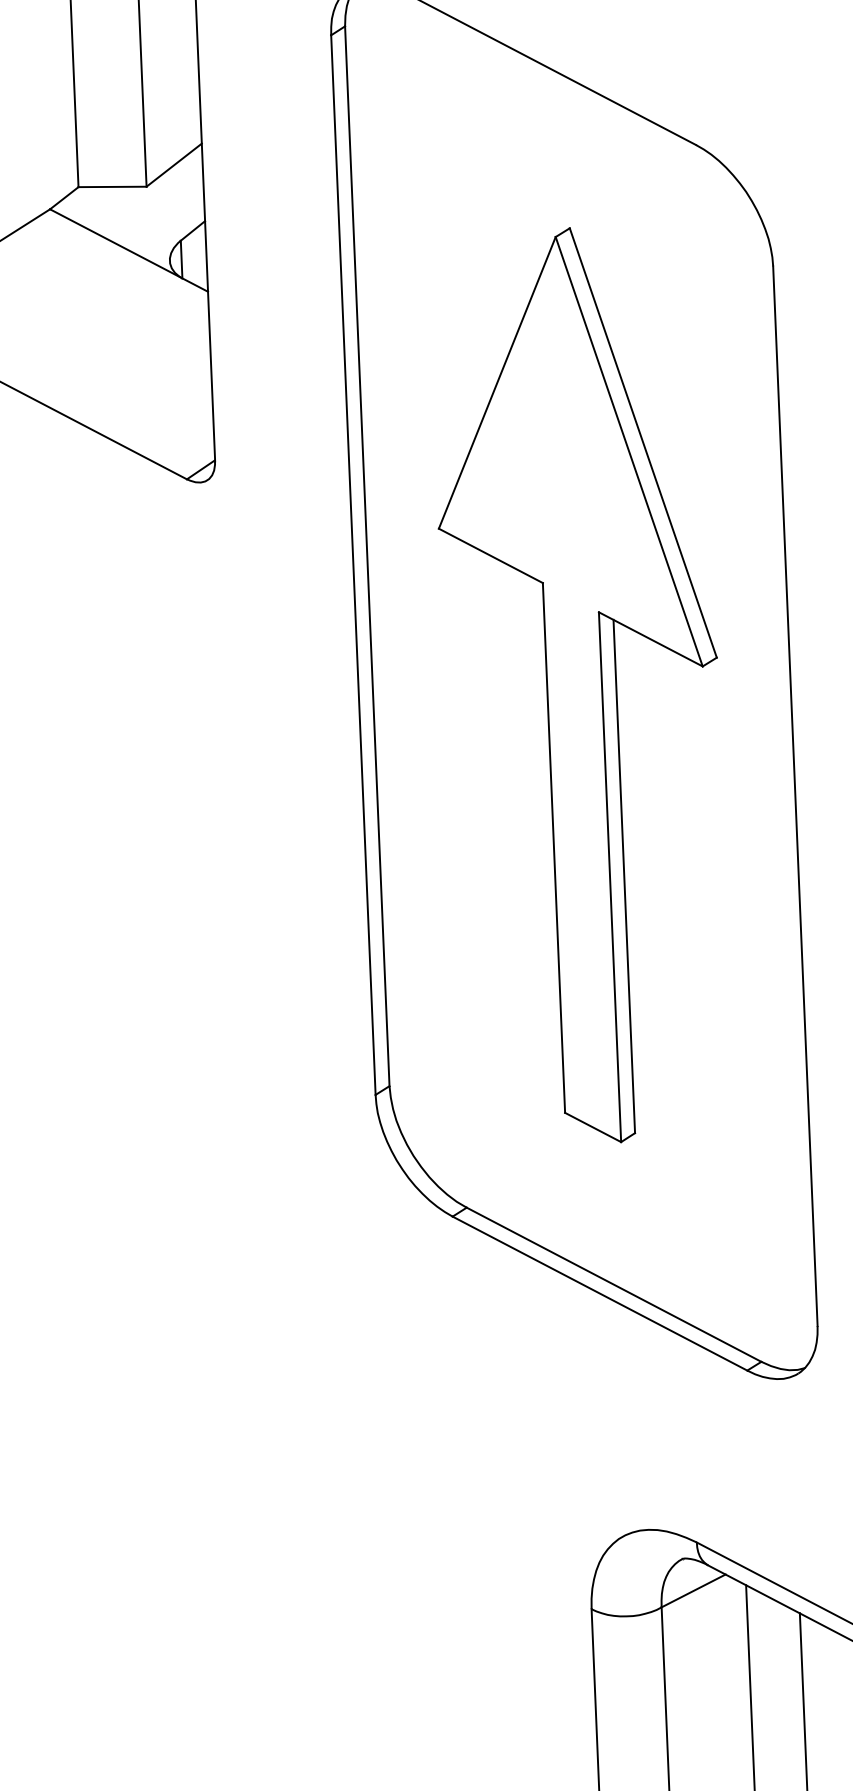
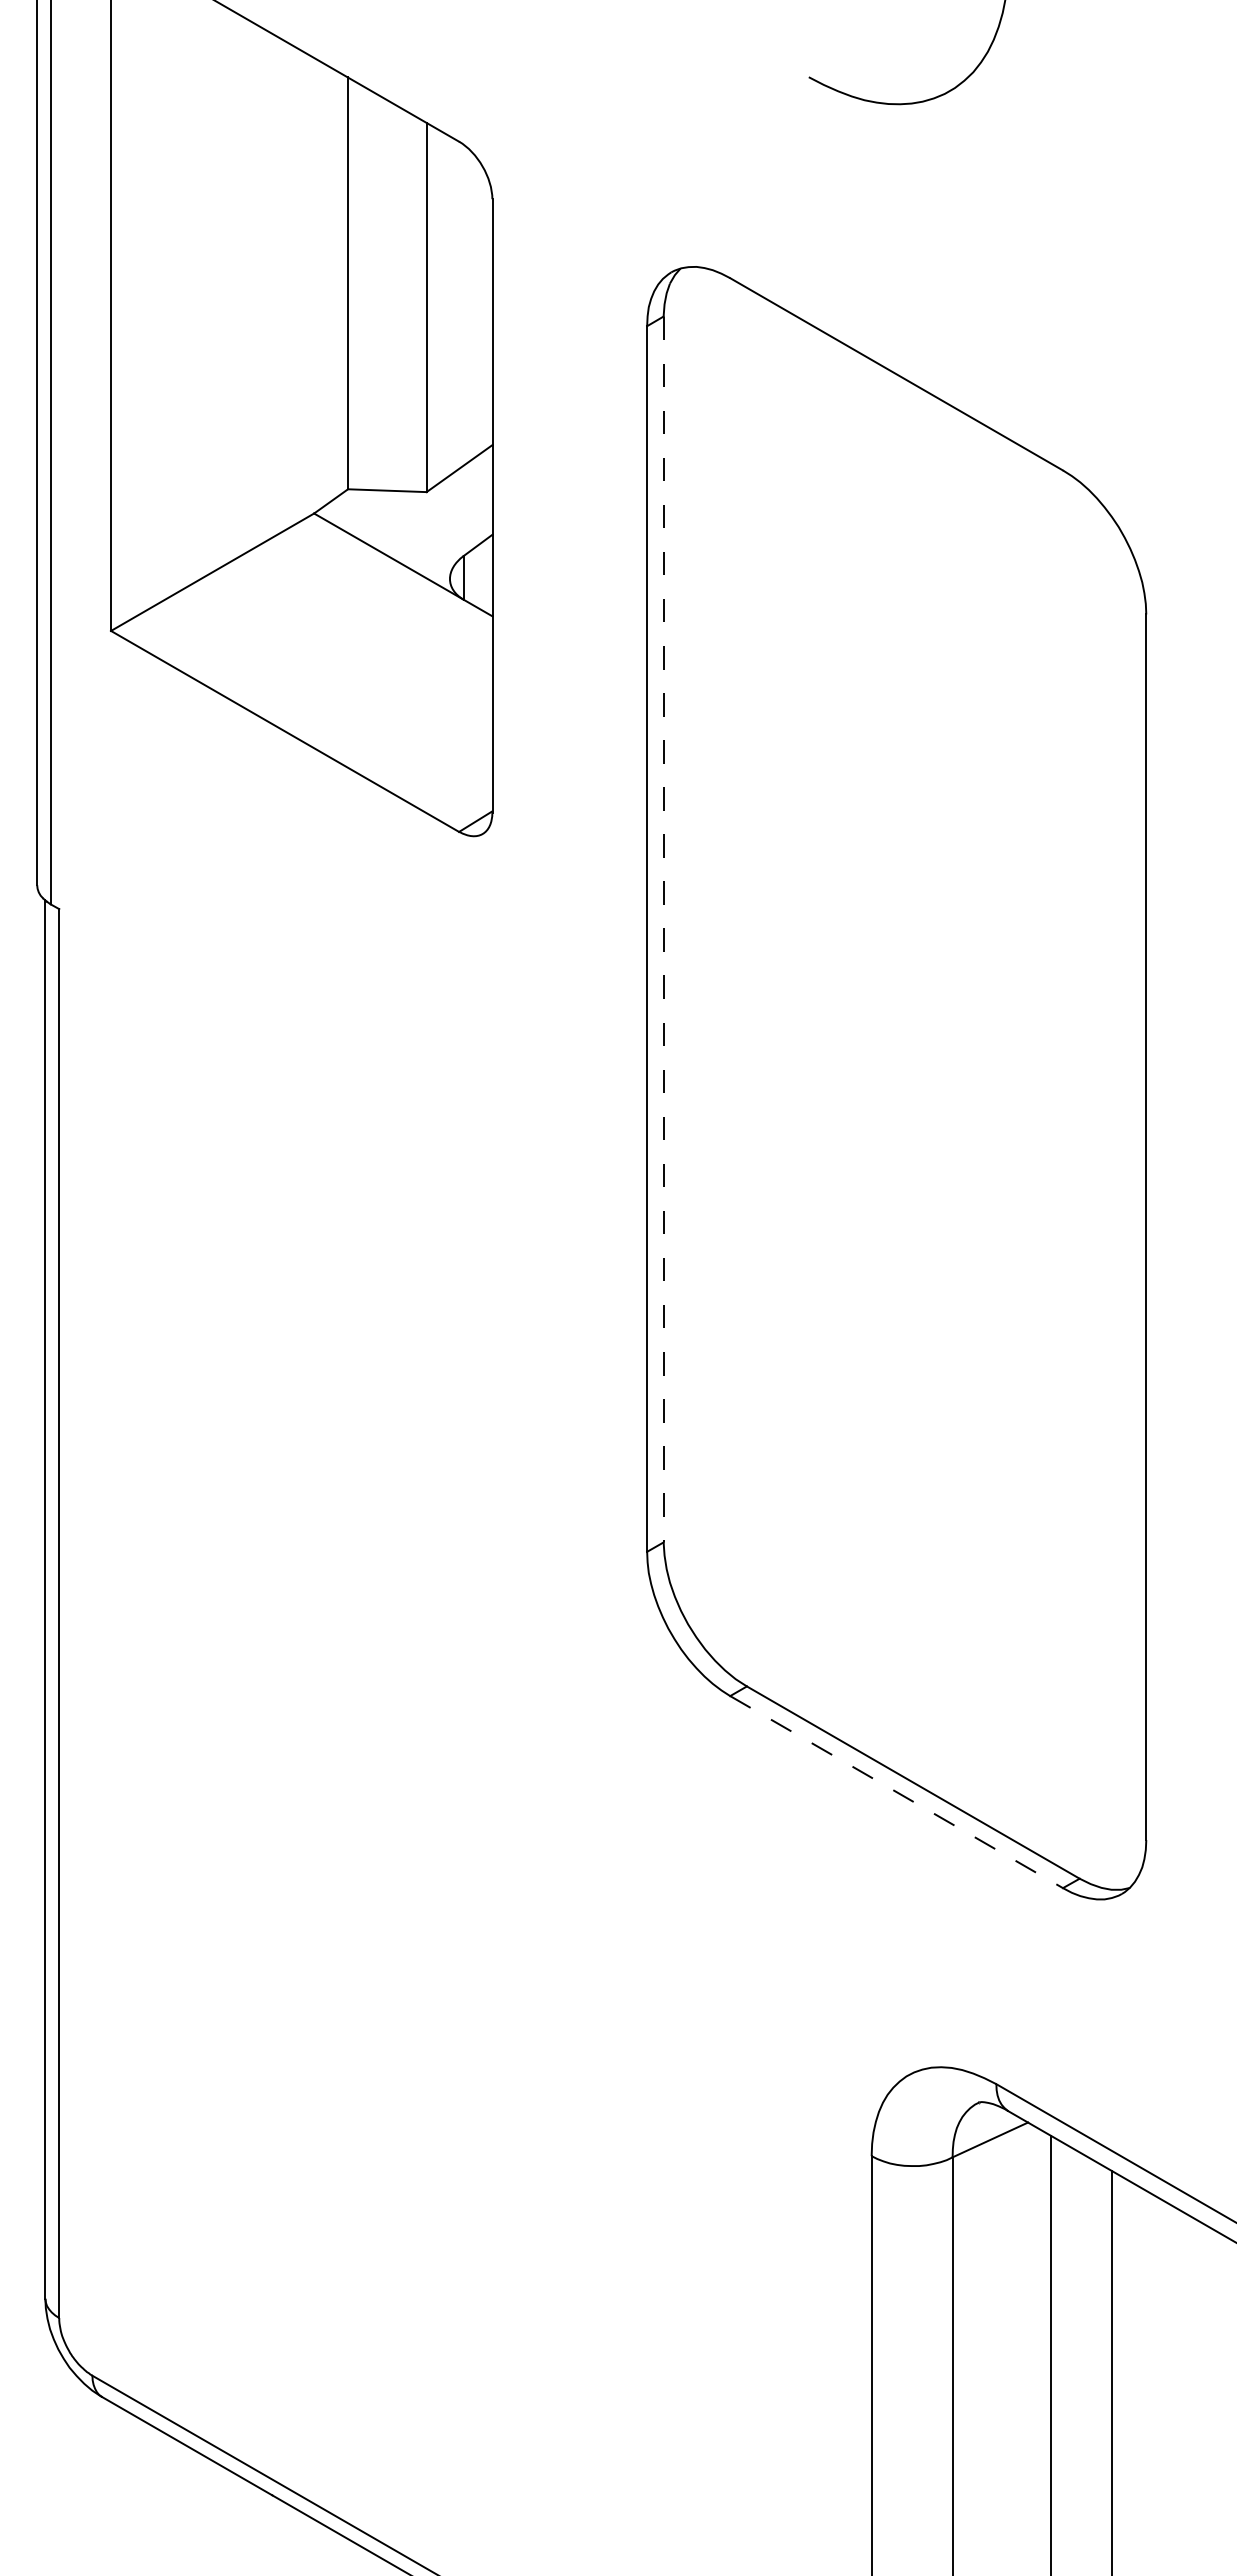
line: (367, 556) -> (663, 929), solid -> dashed
part: (581, 685) -> (904, 1089), removed
line: (600, 1293) -> (897, 1792), solid -> dashed

